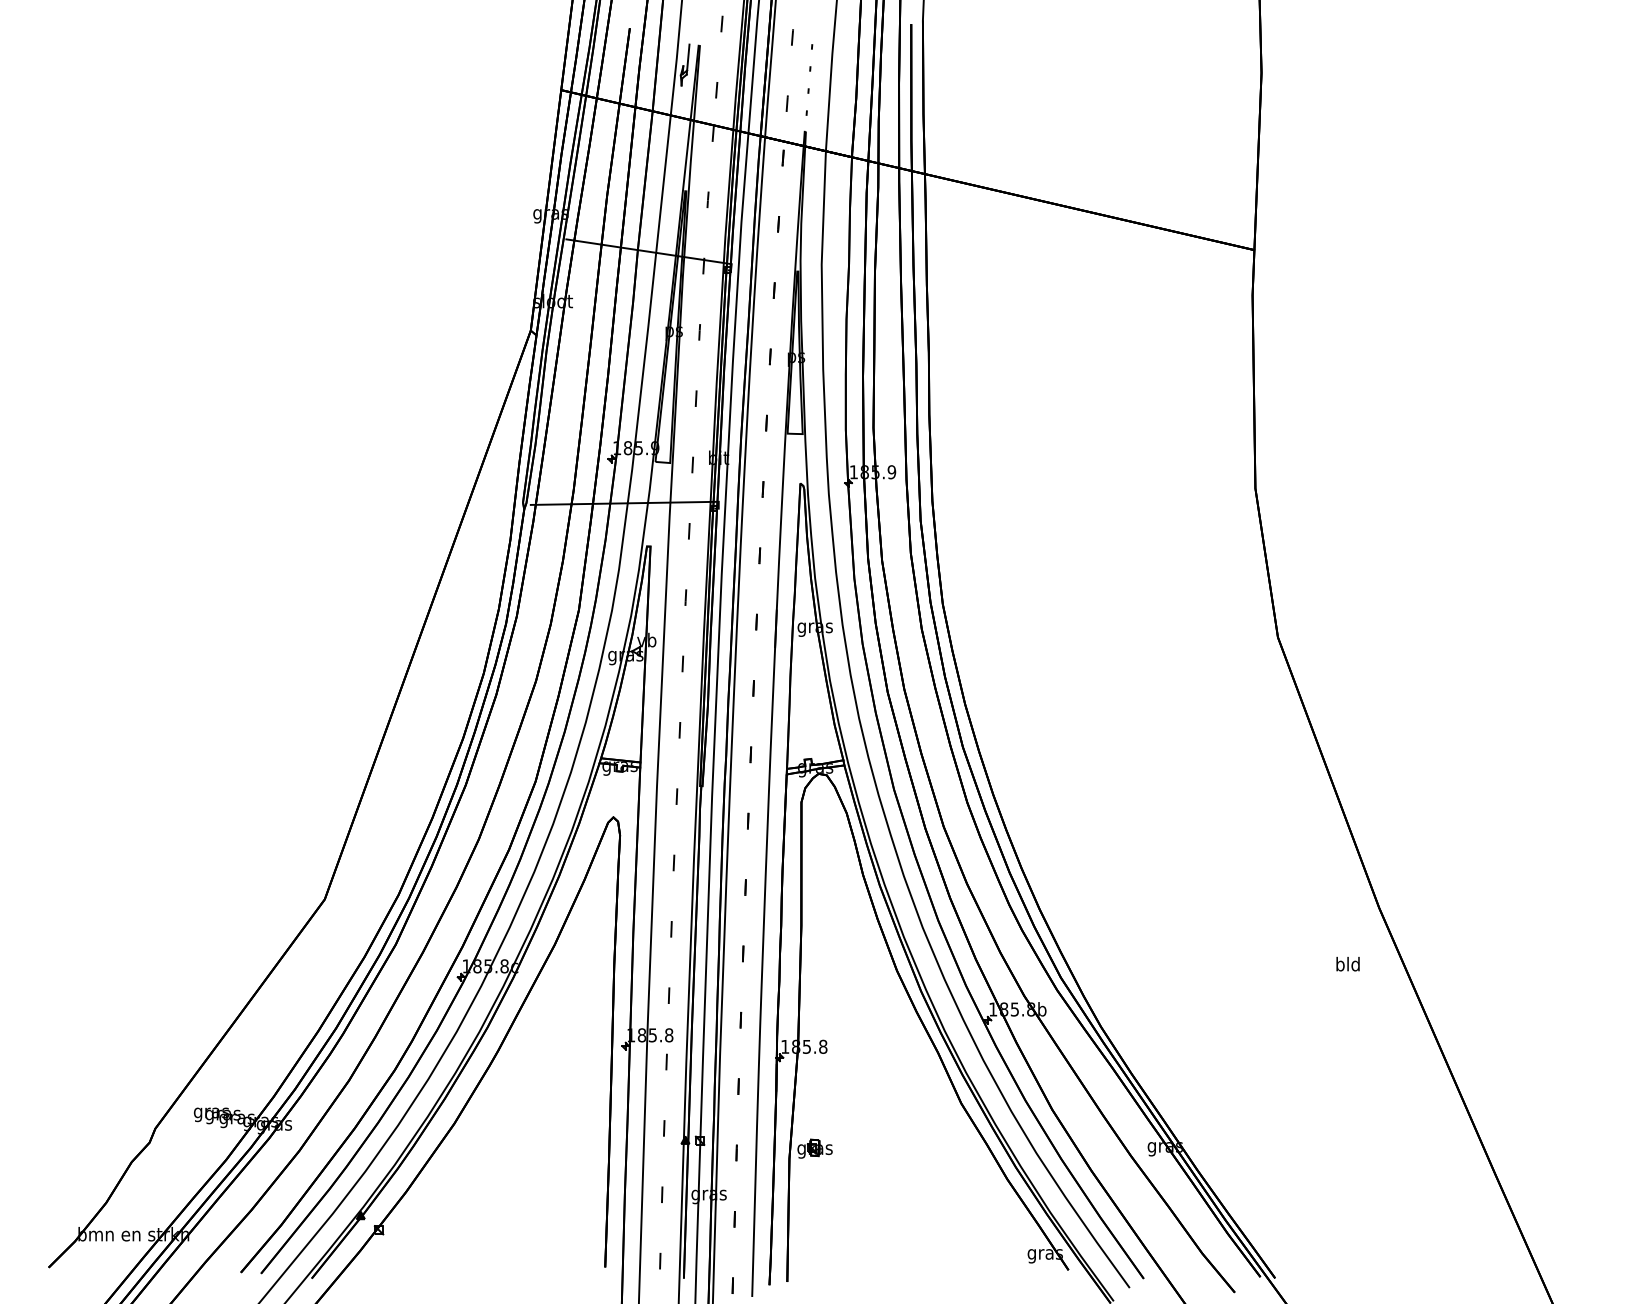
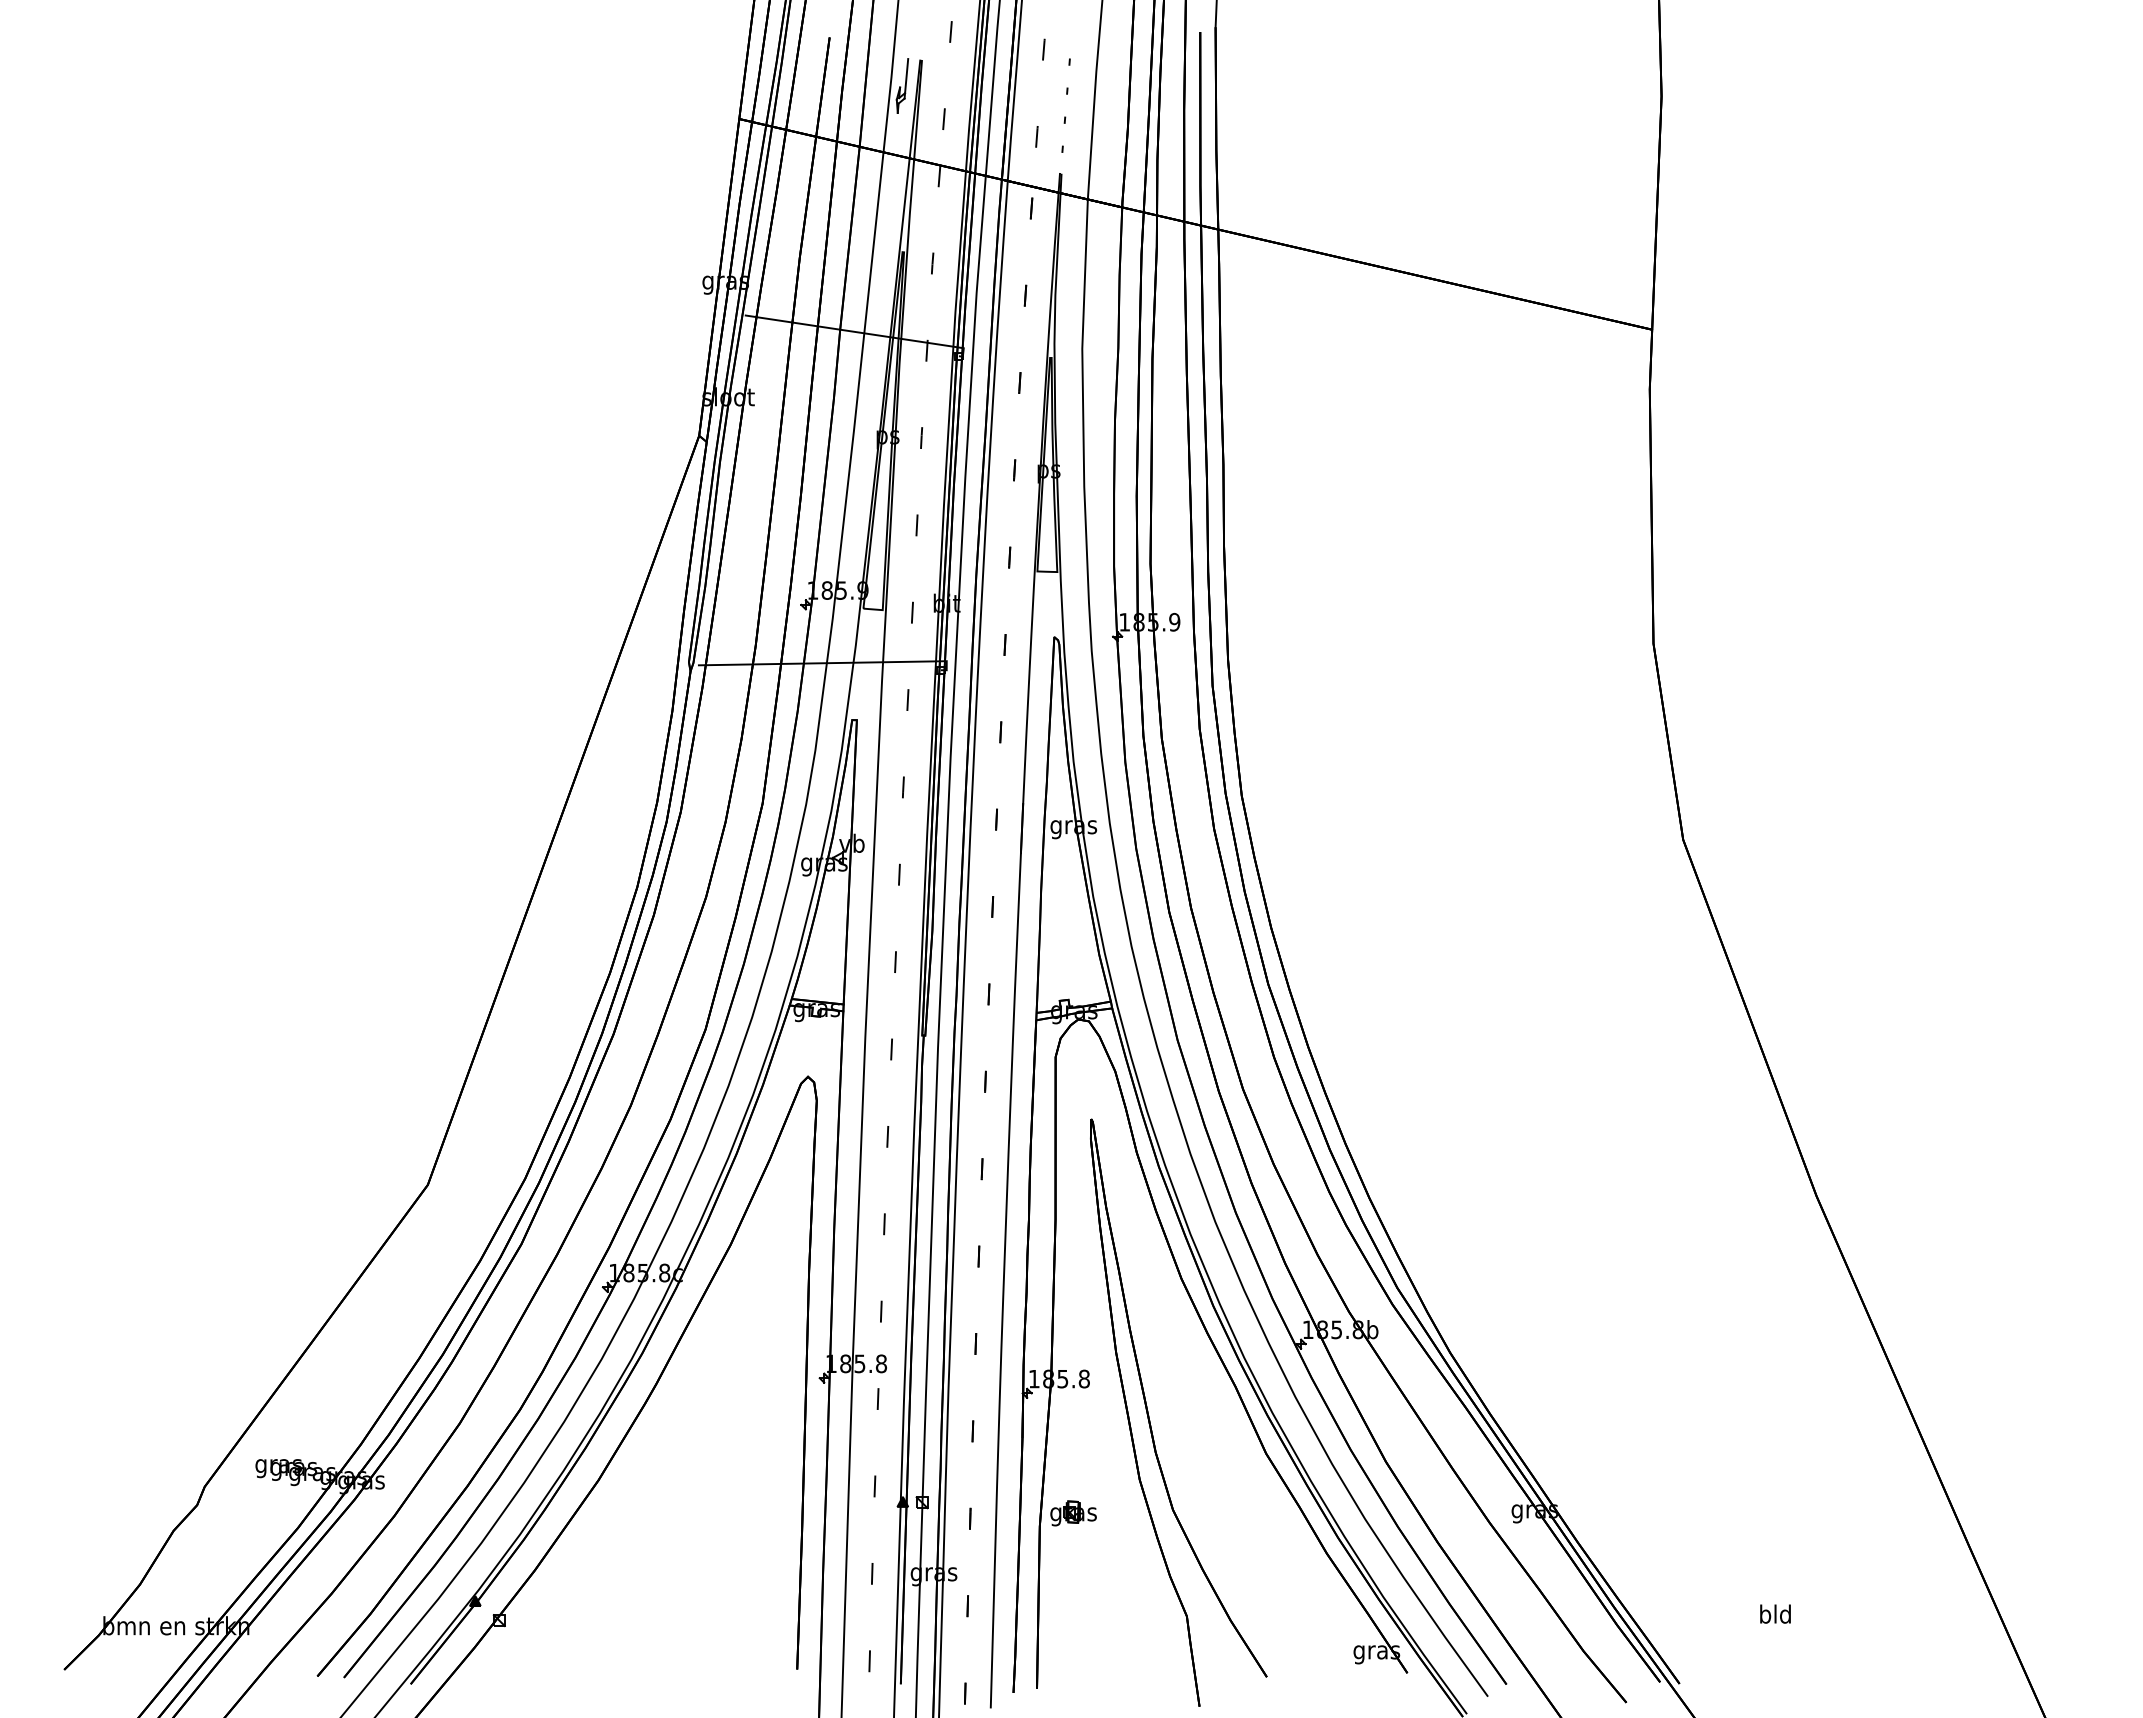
text: (1348, 963) -> (1775, 1613), moved
part: (873, 1078) -> (1150, 1420), added

